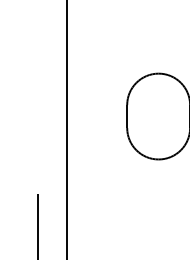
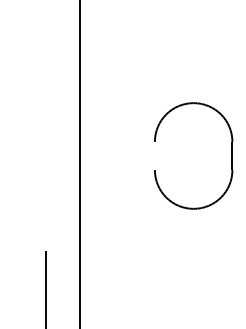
line: (126, 116) -> (154, 155), removed

